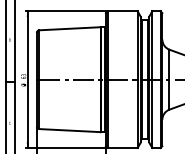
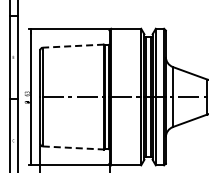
line: (69, 29) -> (73, 46), solid -> dashed
line: (69, 130) -> (73, 147), solid -> dashed

